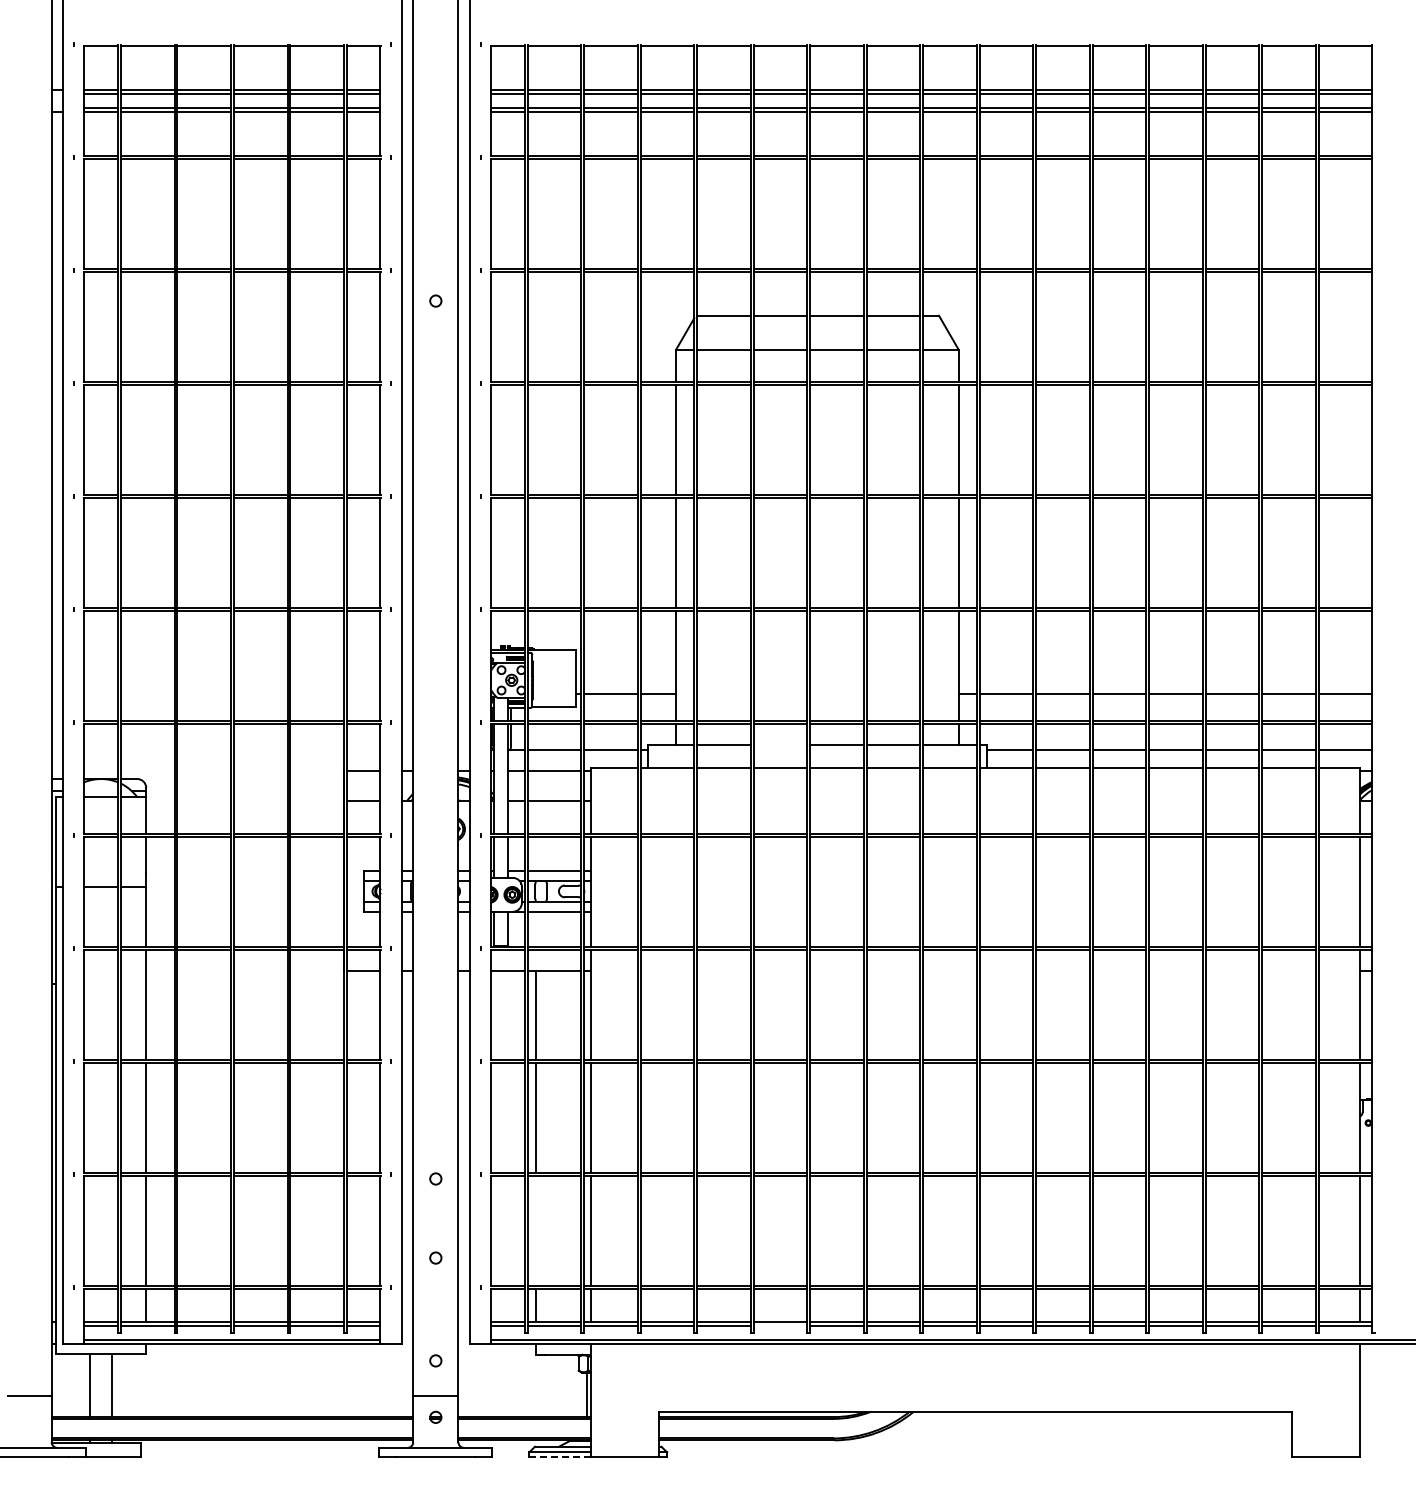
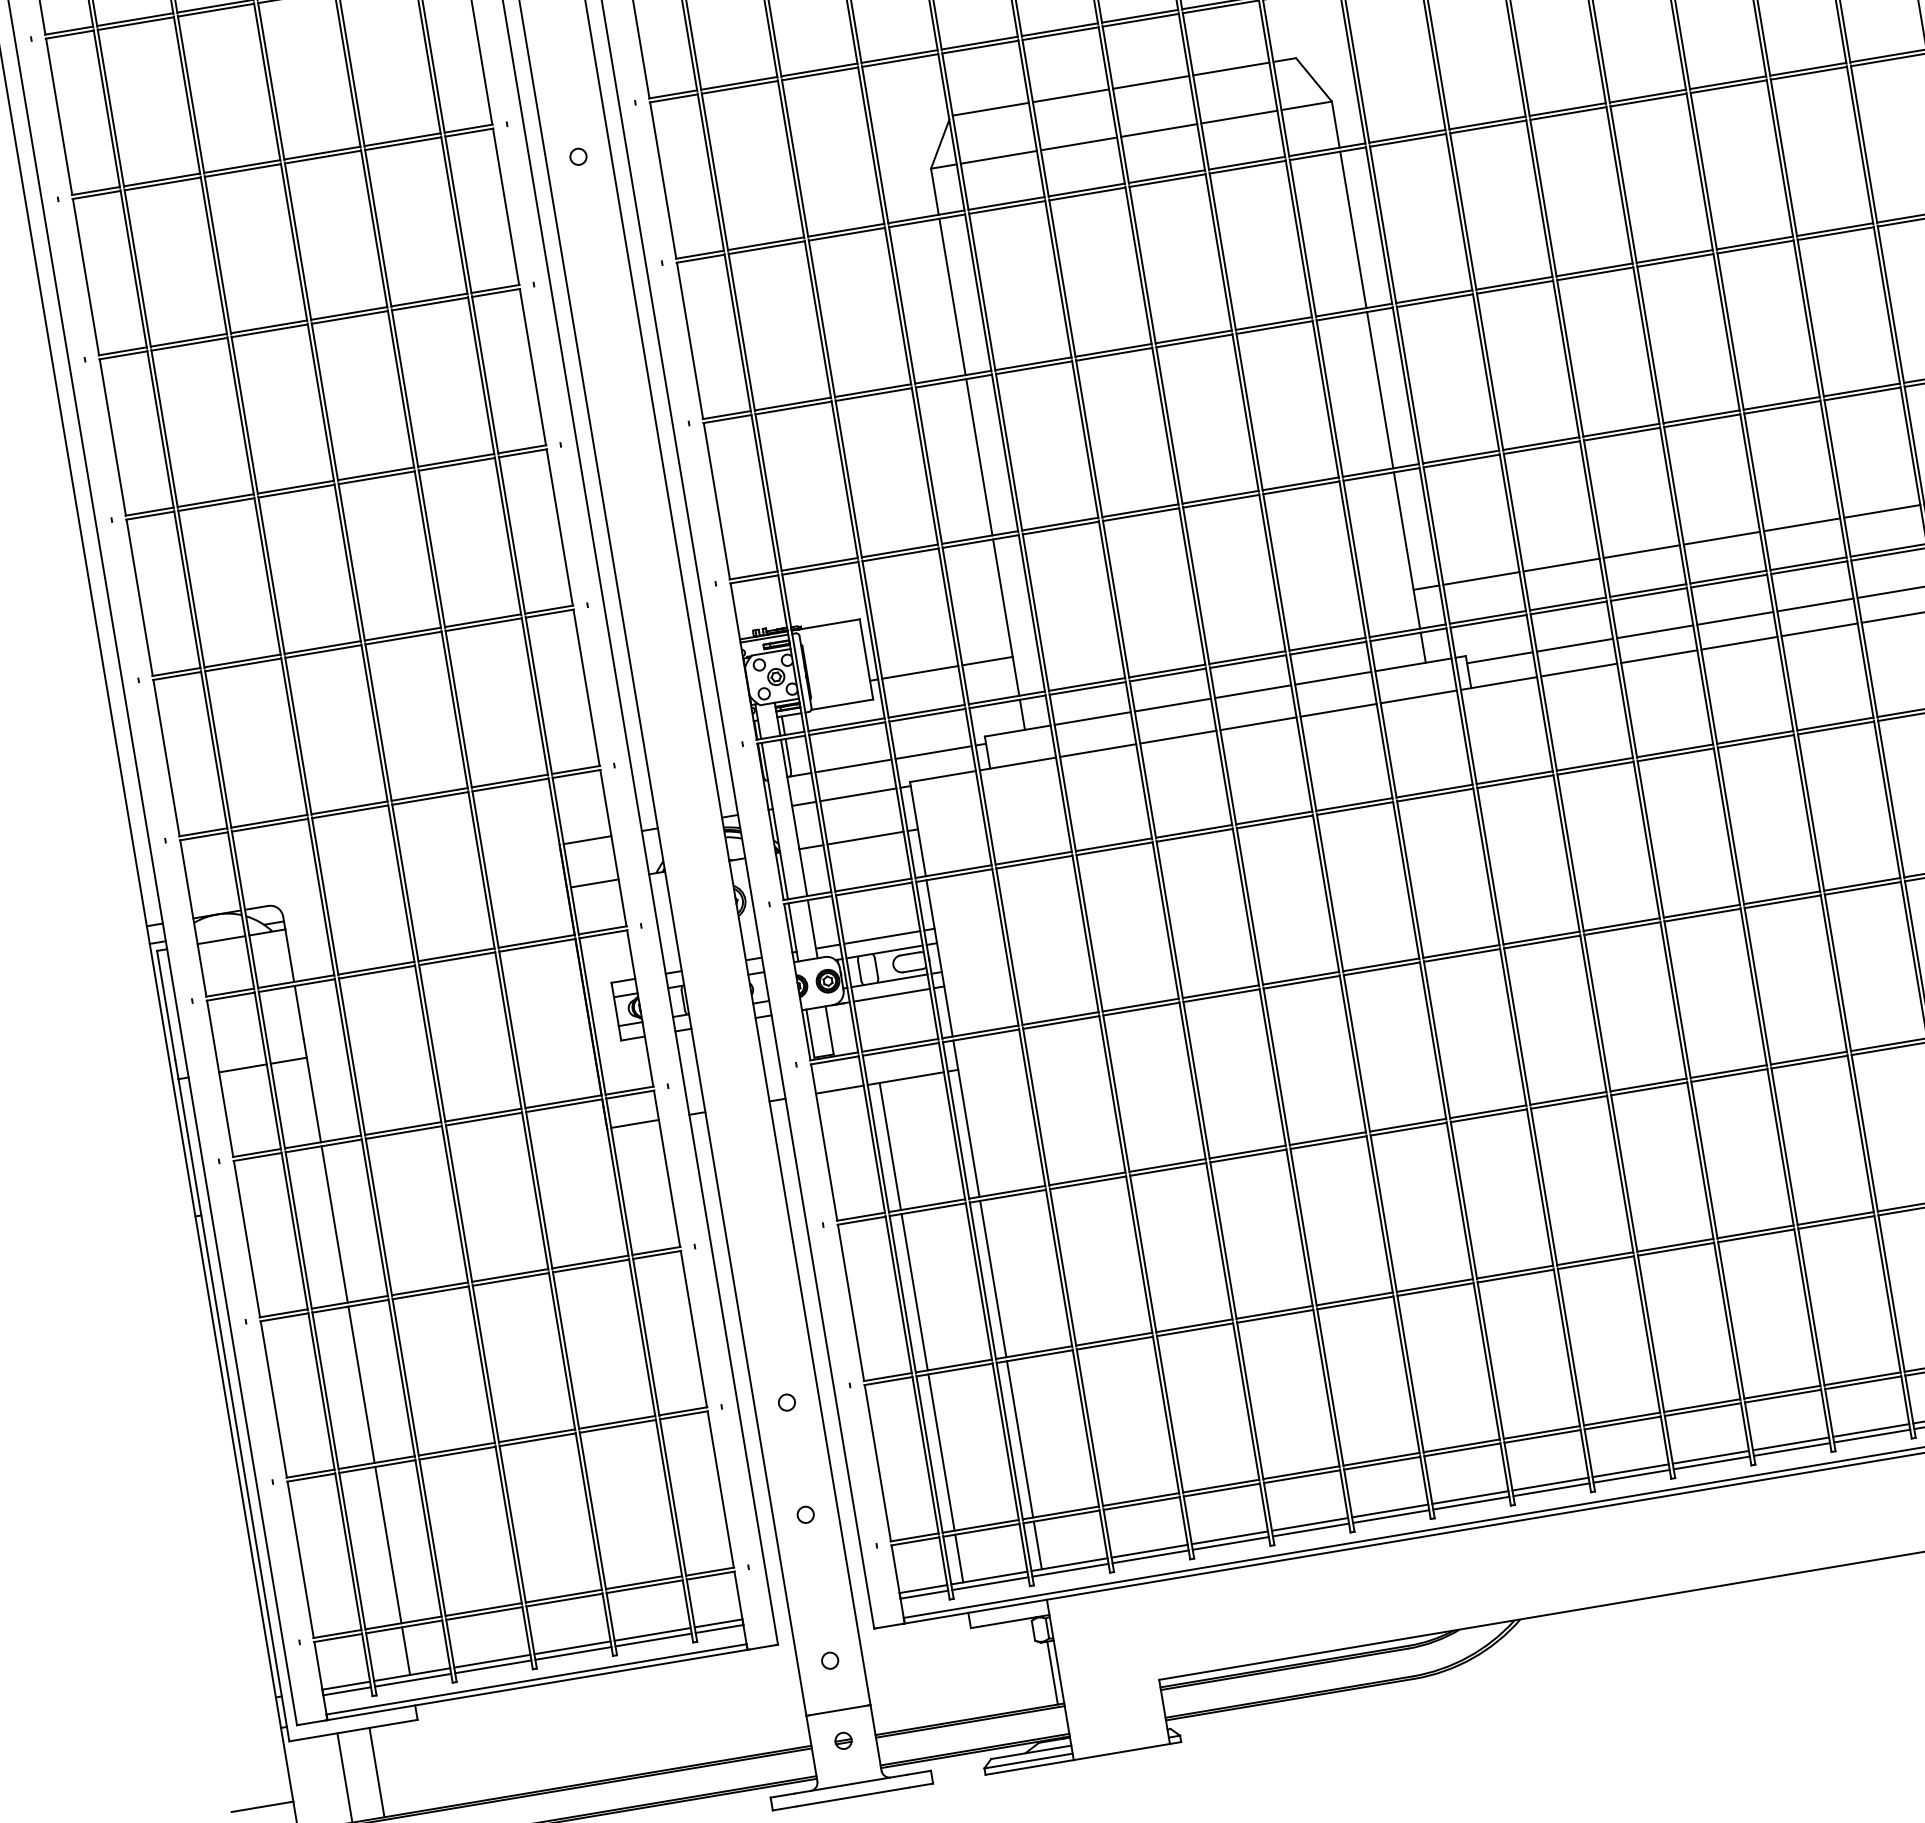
line: (780, 745) -> (1173, 705), added
line: (536, 1230) -> (942, 1451), added
line: (780, 1326) -> (1311, 1530), added
line: (559, 1456) -> (1028, 1767), dashed -> solid

